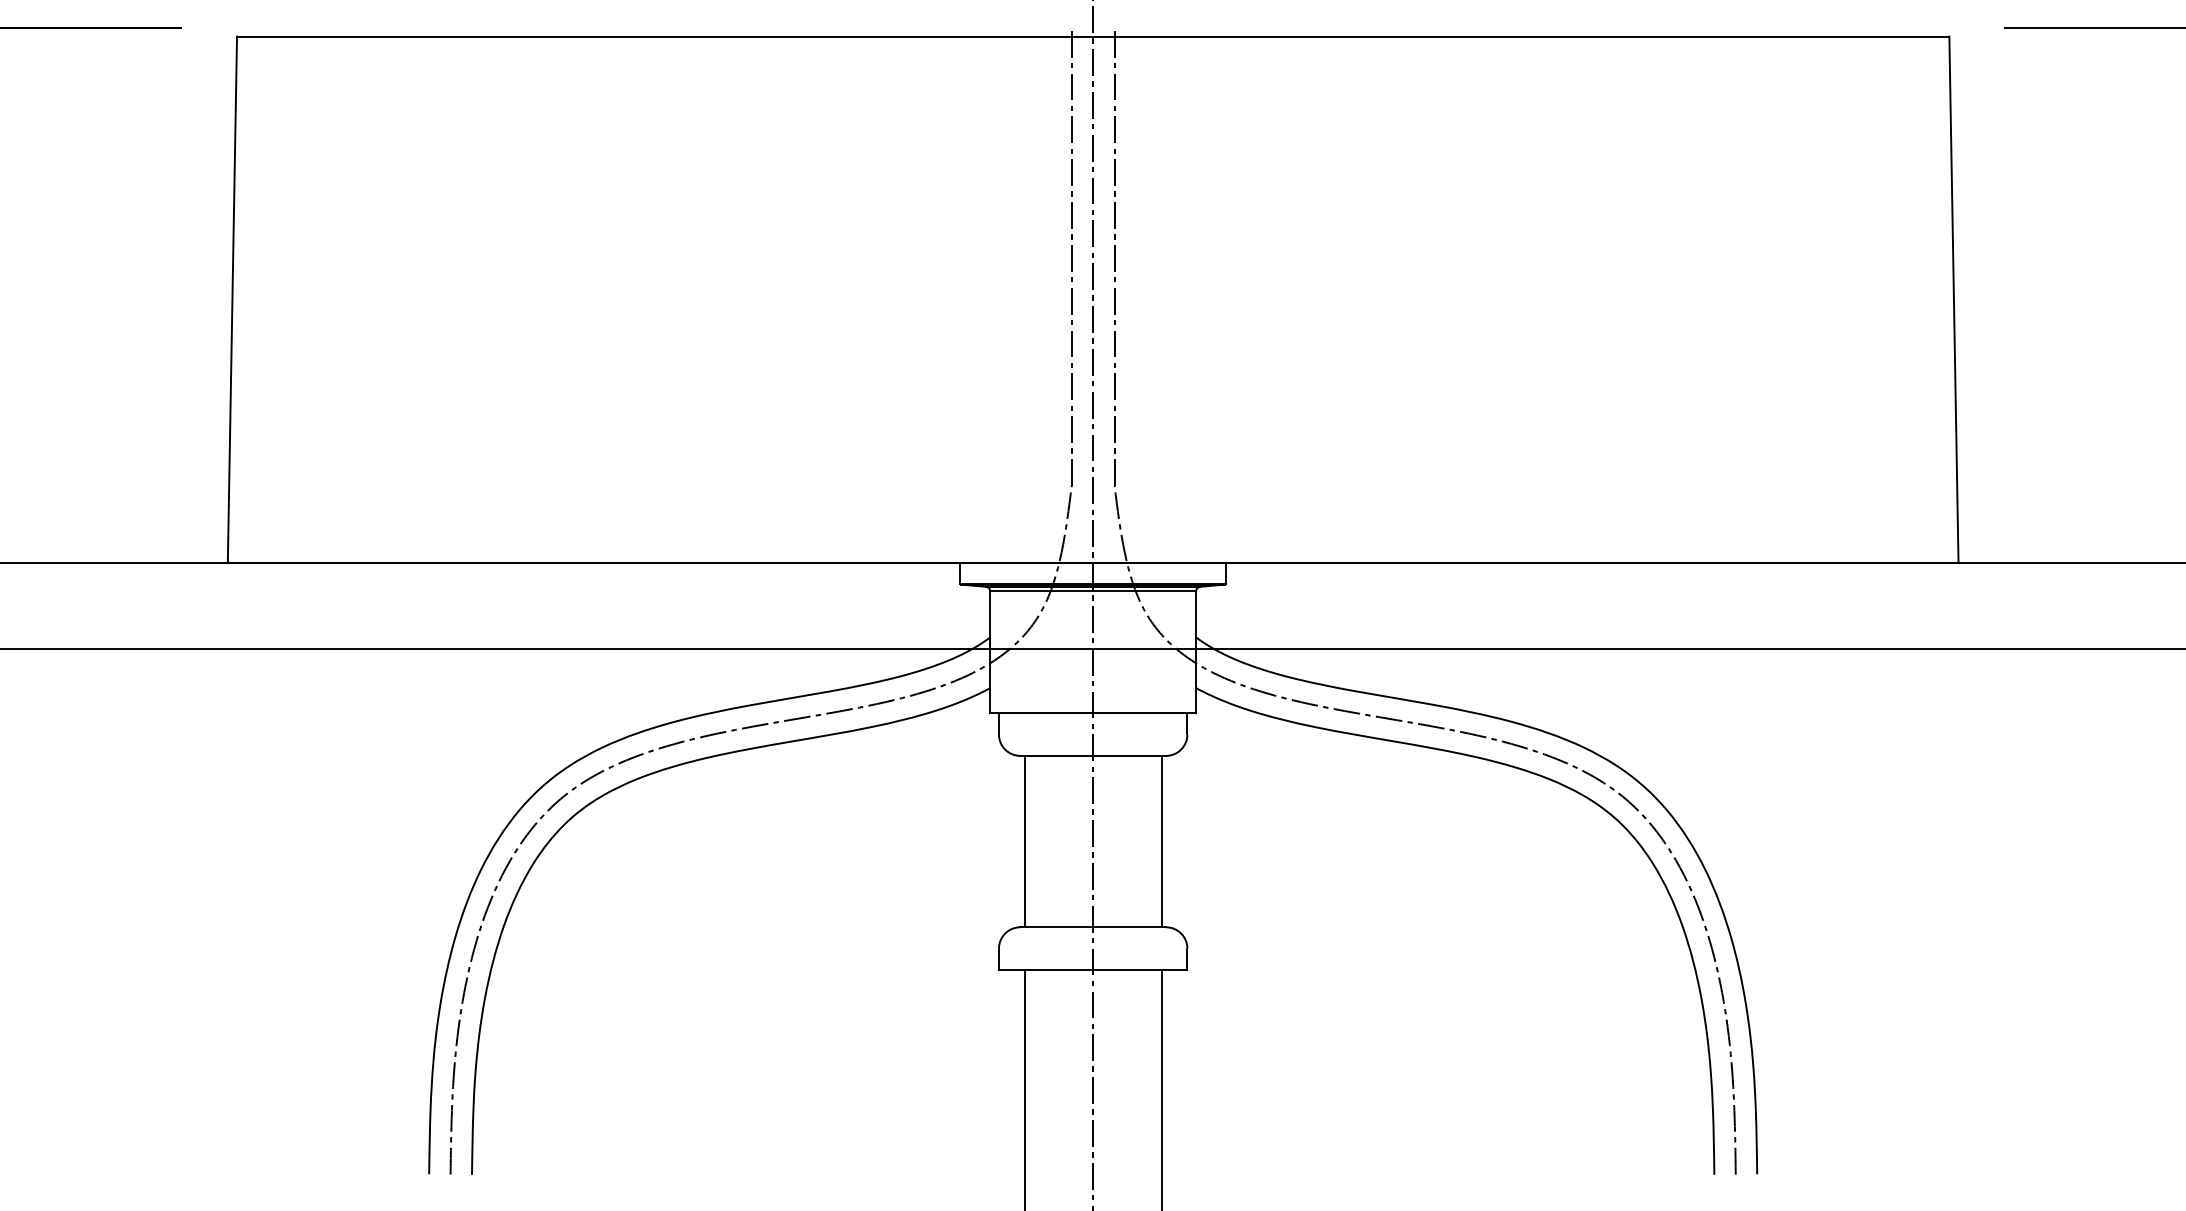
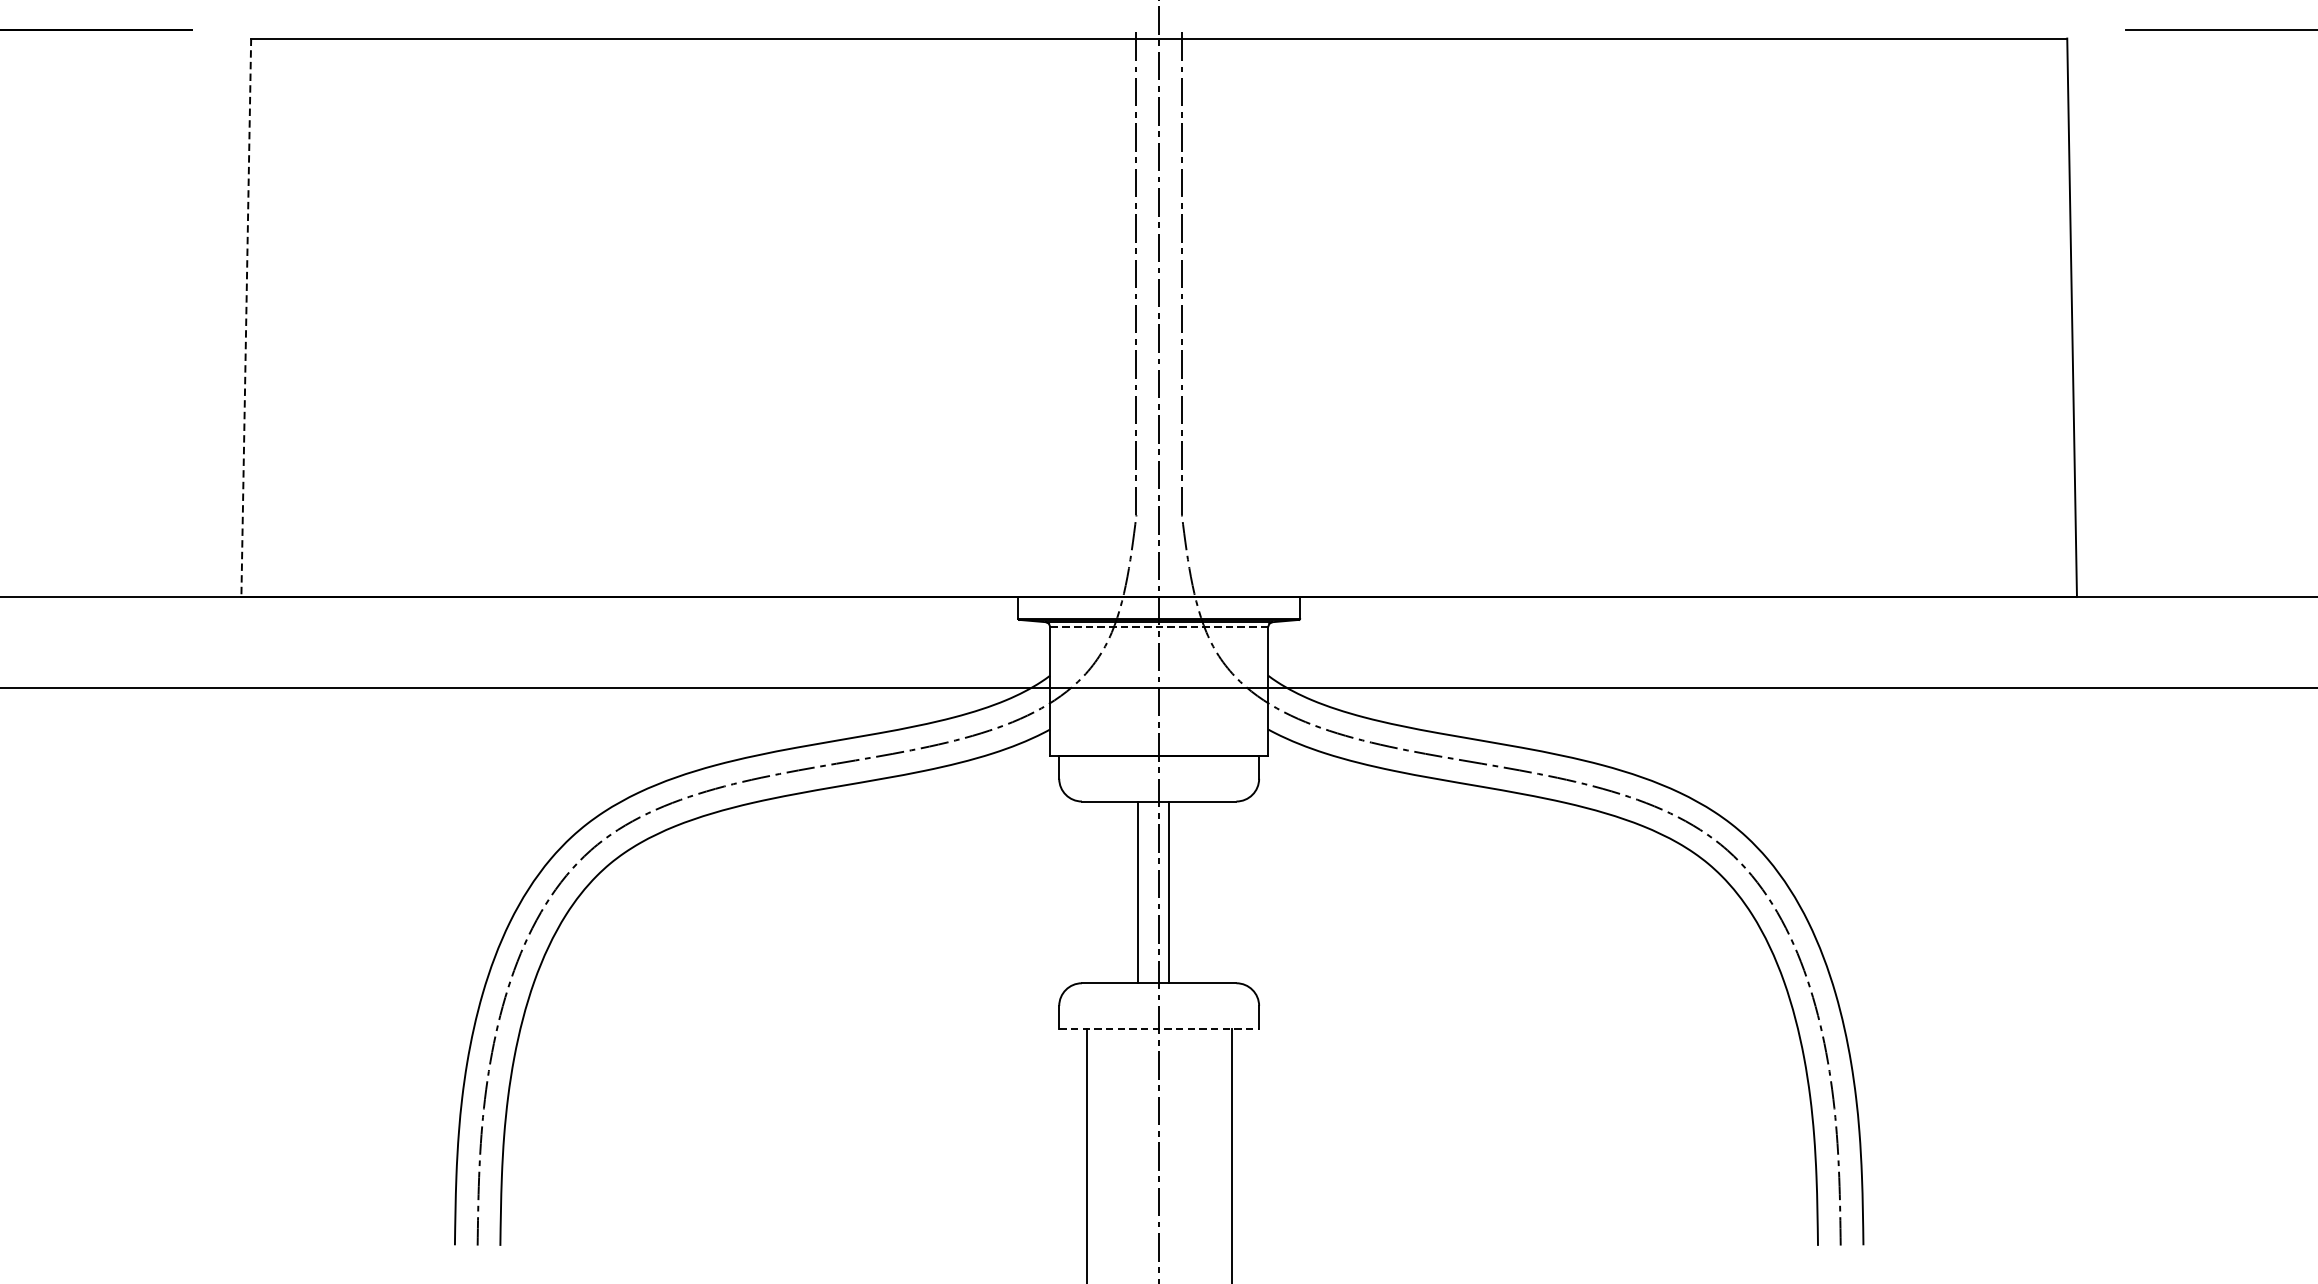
line: (232, 300) -> (246, 318), solid -> dashed
line: (1093, 591) -> (1159, 627), solid -> dashed
line: (1024, 841) -> (1138, 892), moved
line: (1161, 841) -> (1169, 892), moved
line: (1093, 970) -> (1159, 1029), solid -> dashed

